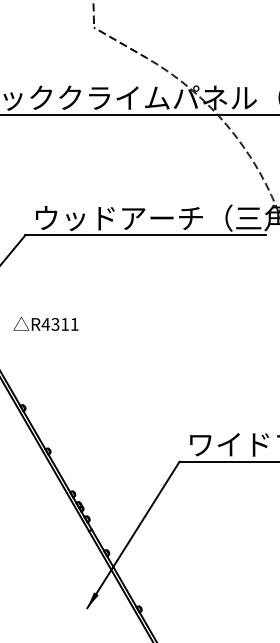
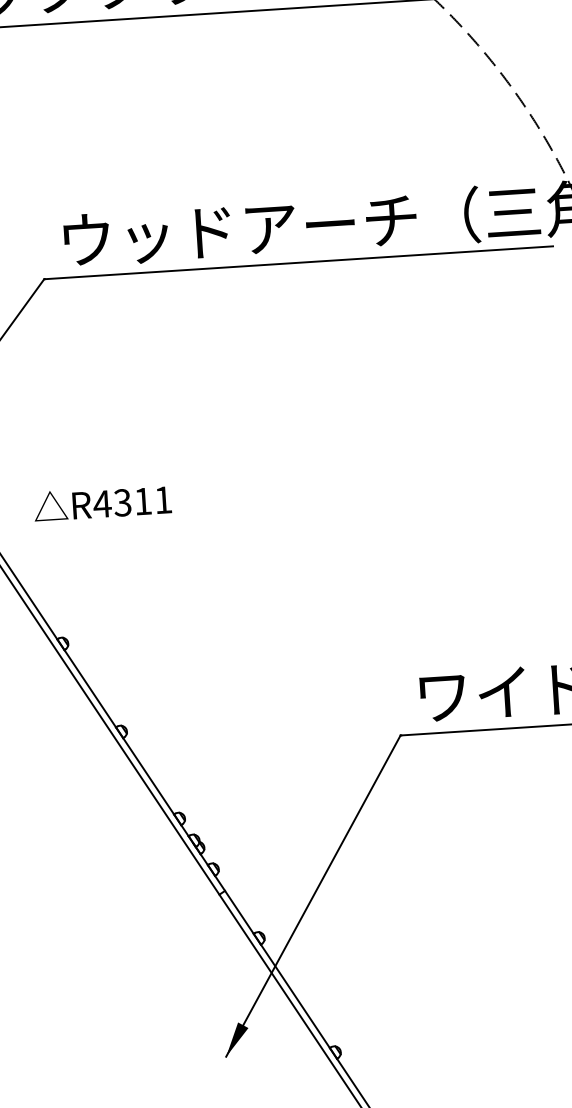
text: (45, 323) -> (101, 502), moved

